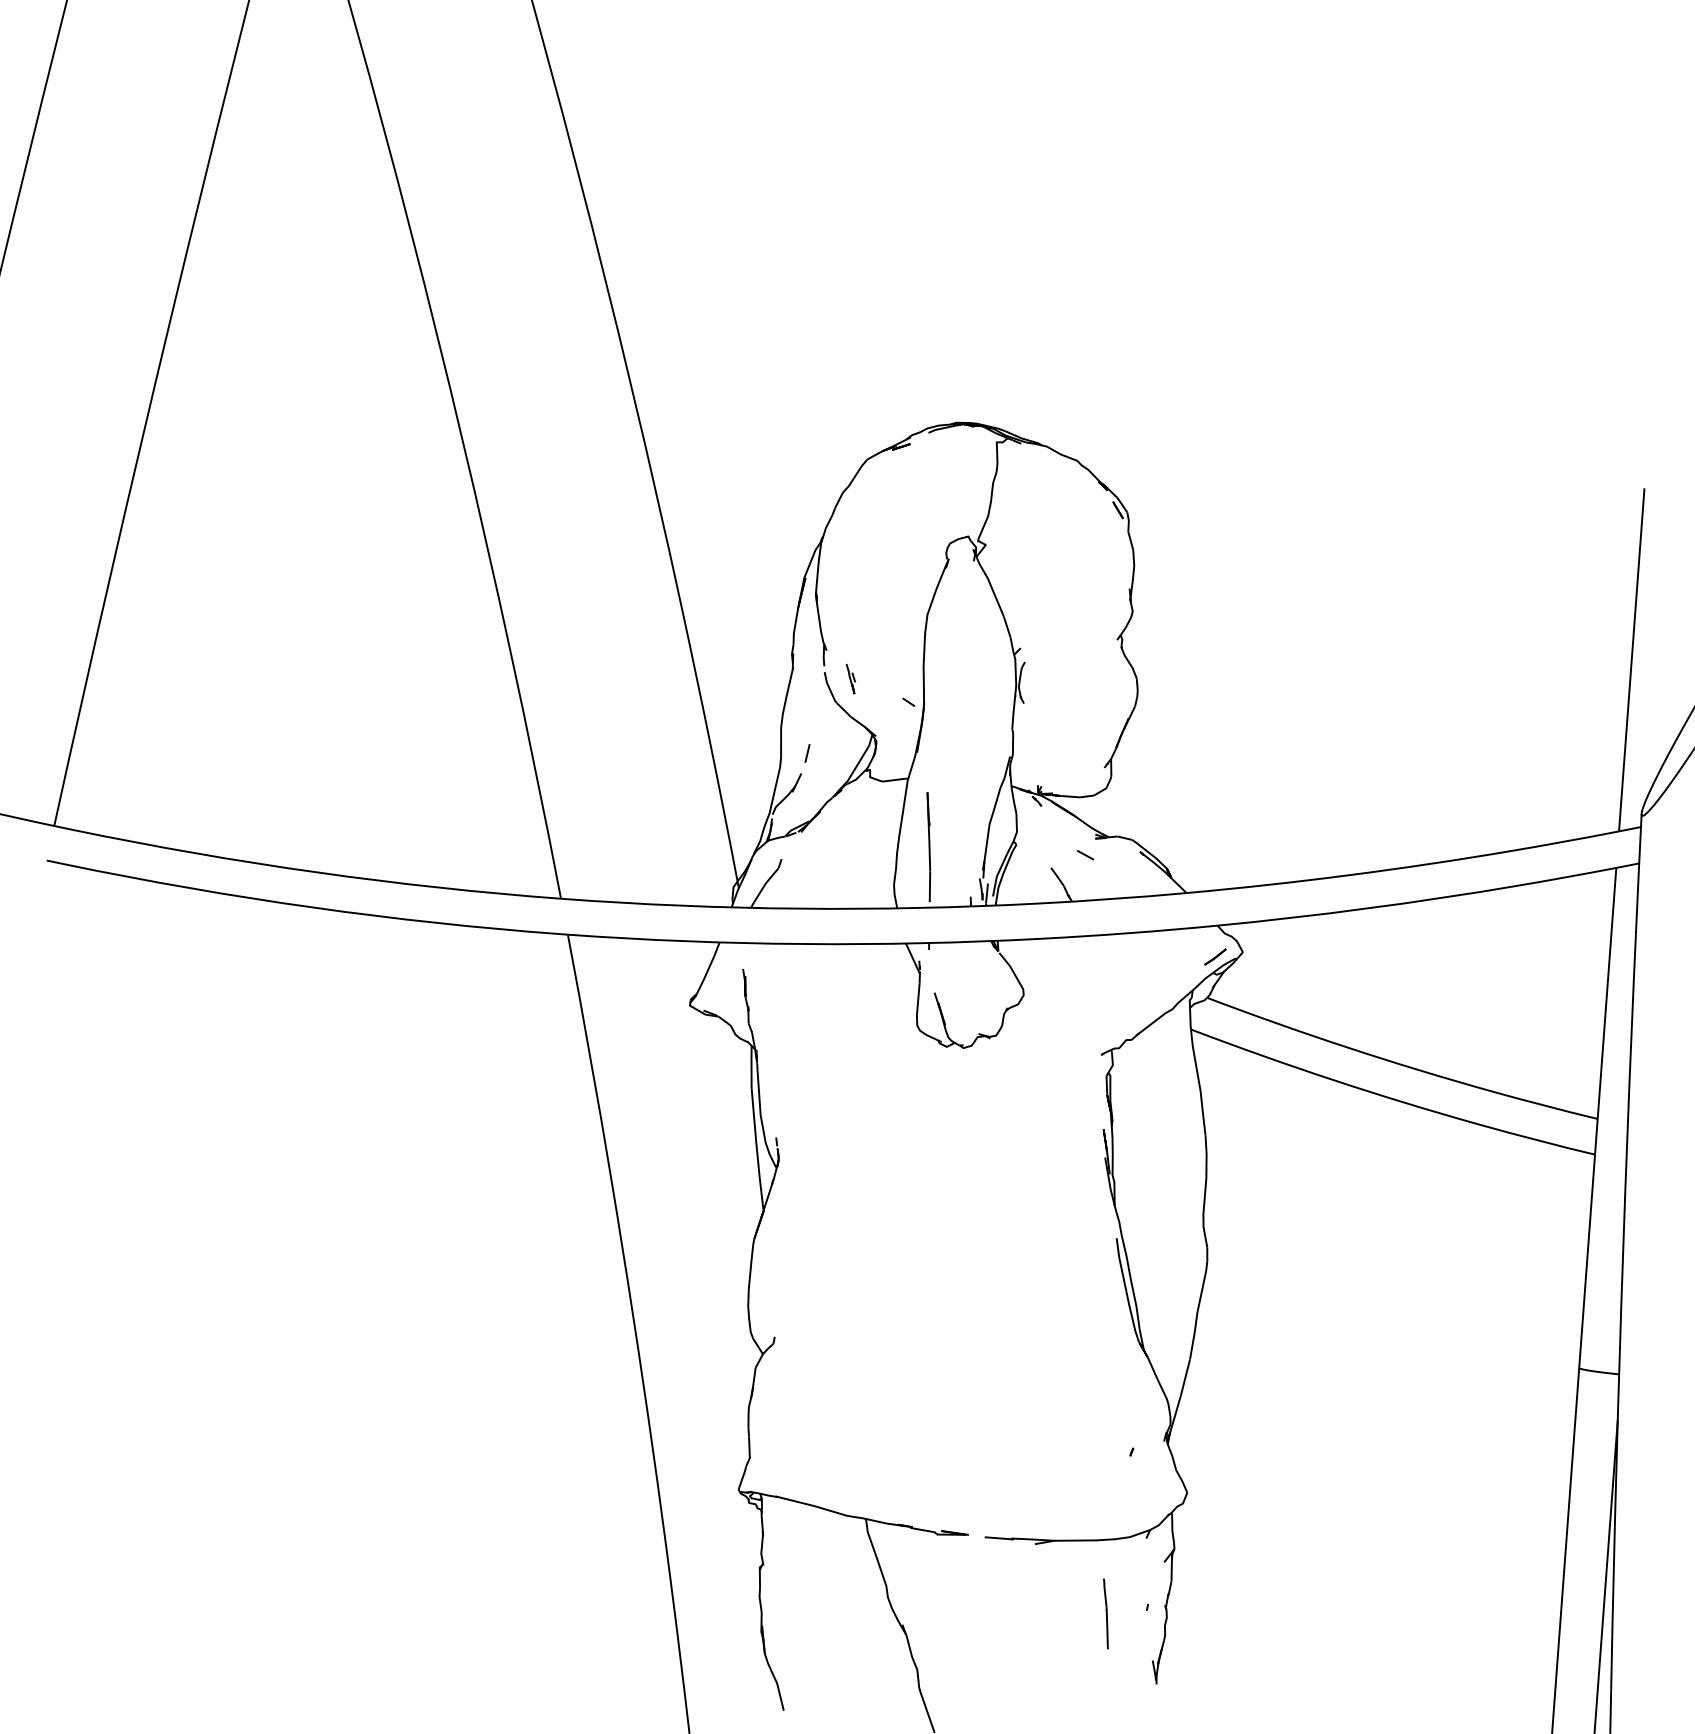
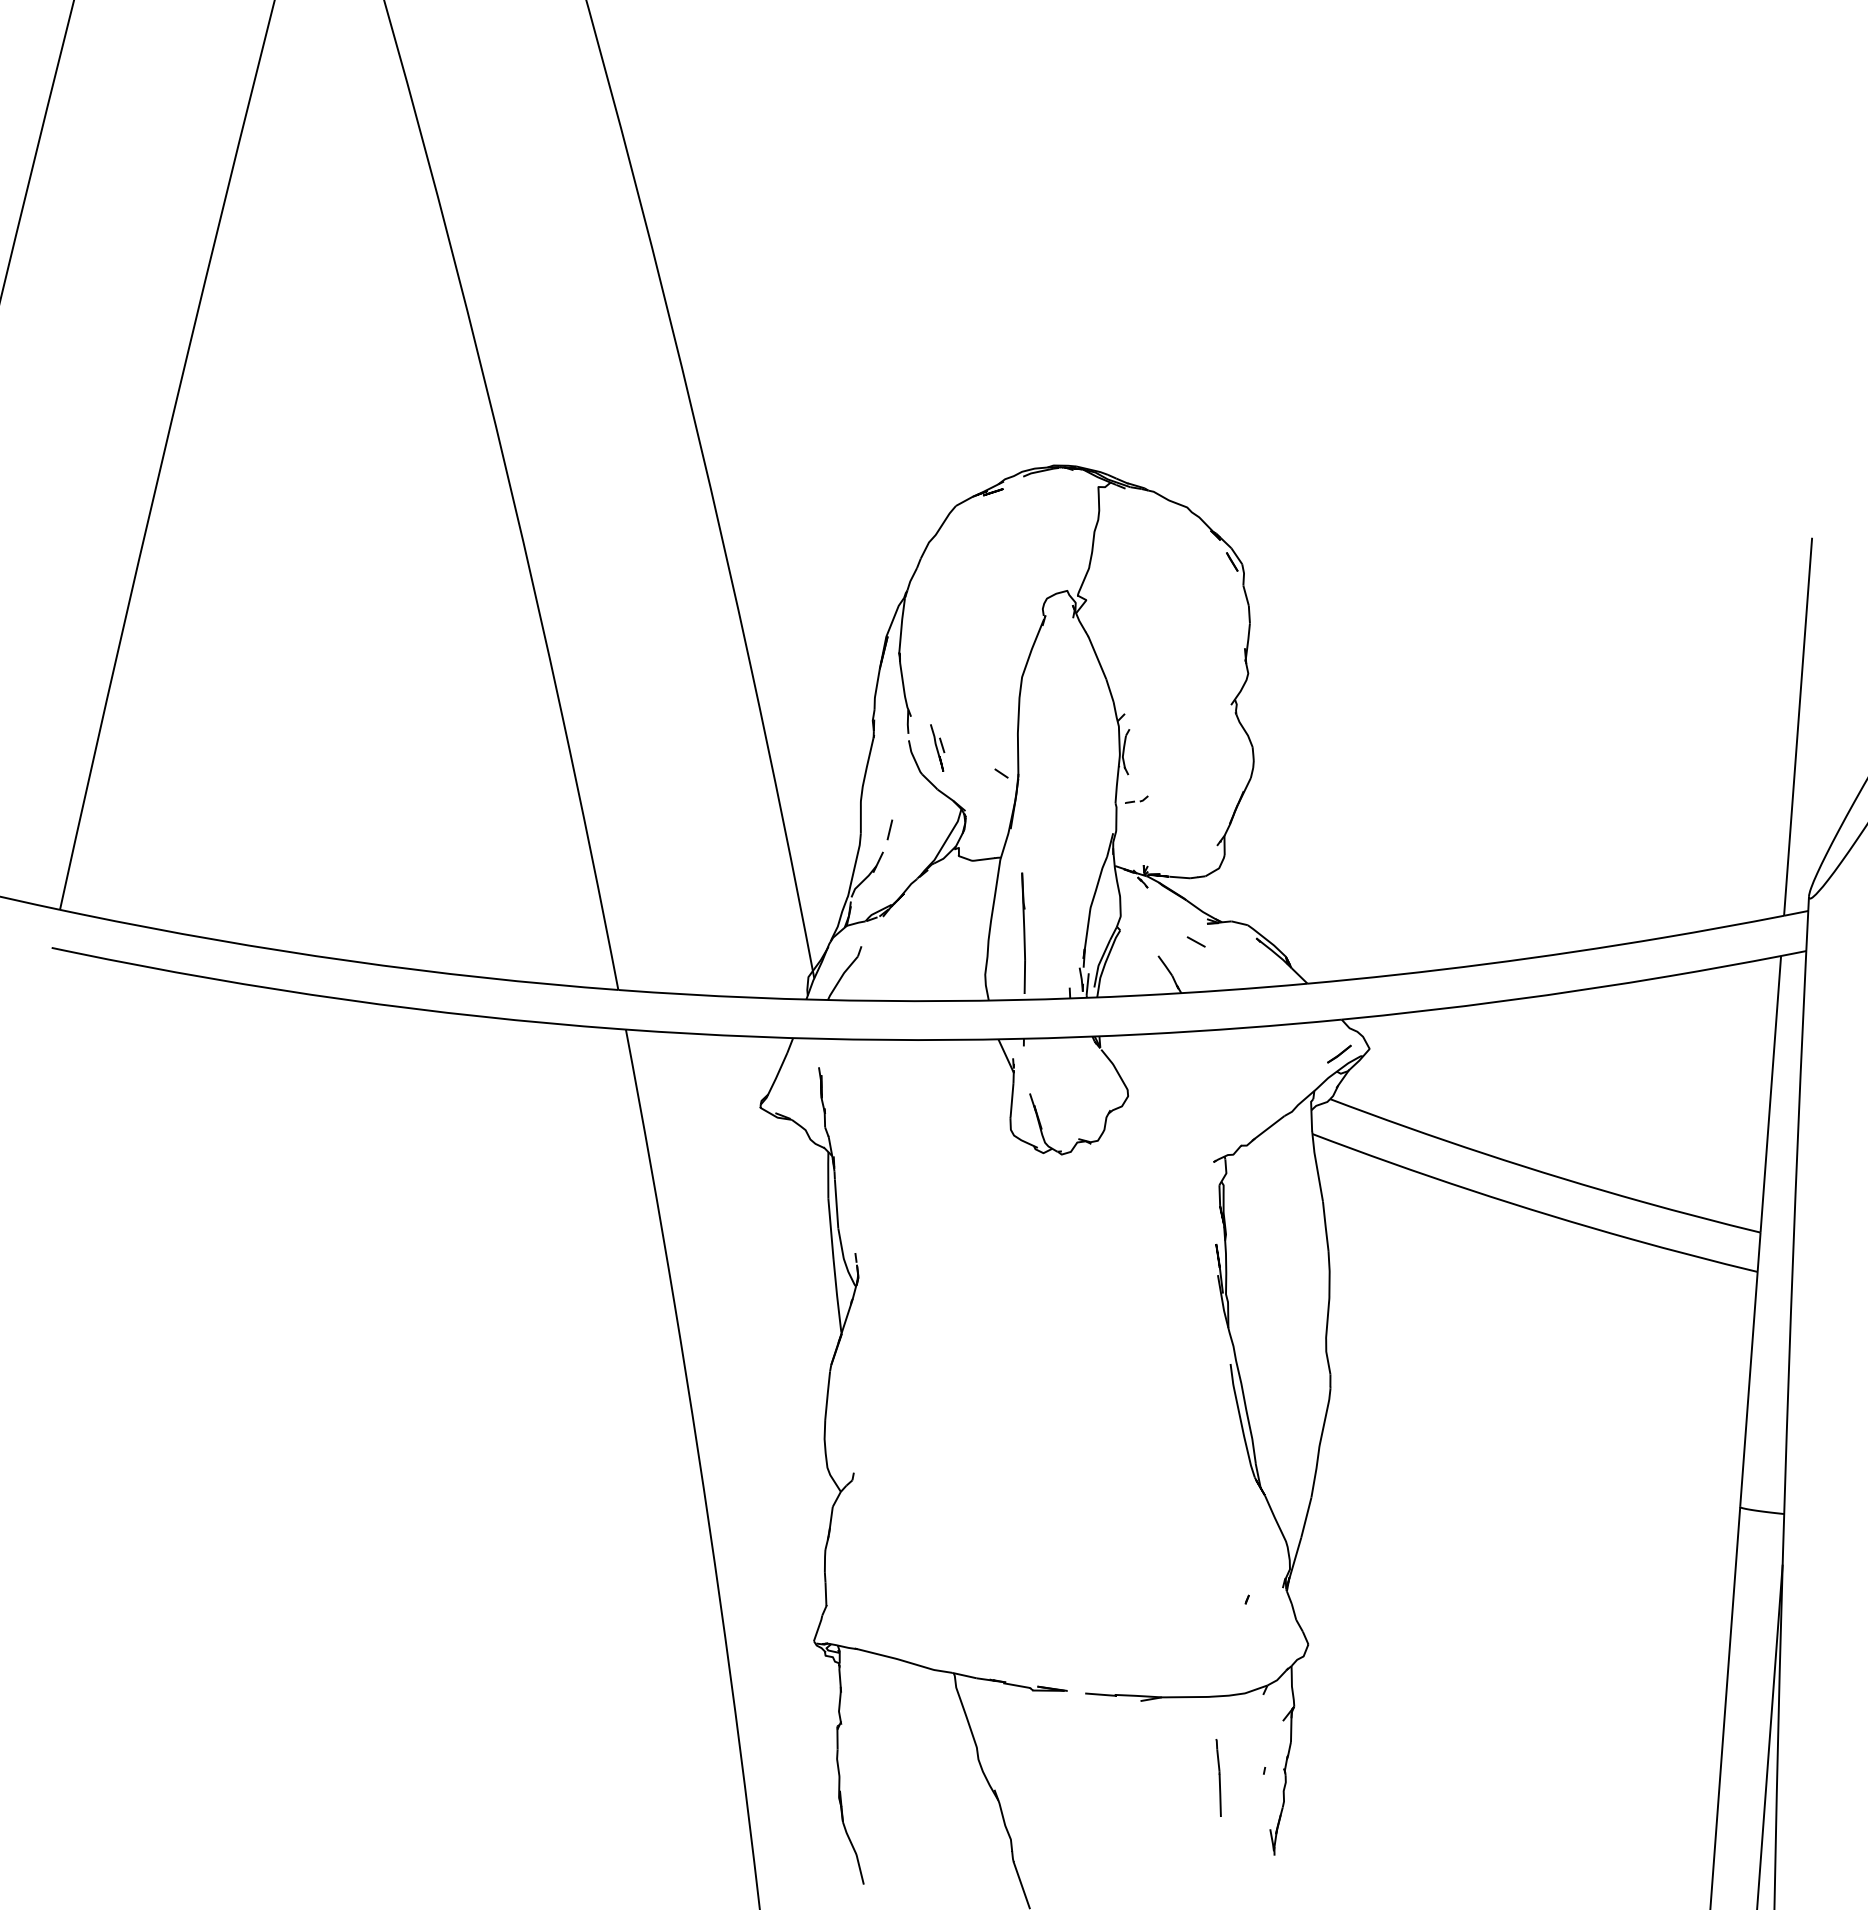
part: (850, 678) -> (937, 747), size x1.43
part: (1031, 725) -> (1136, 799), added

